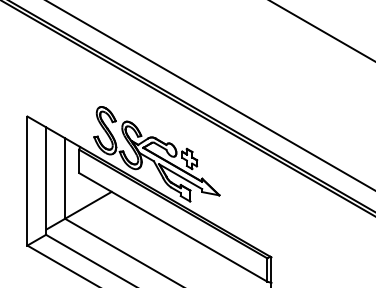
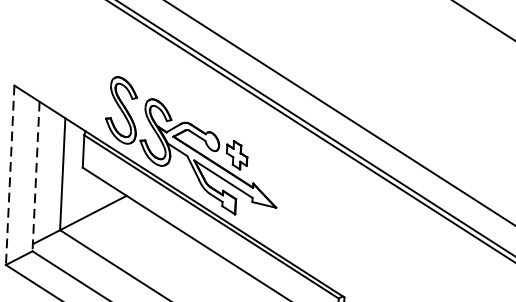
line: (27, 181) -> (10, 175), solid -> dashed
line: (46, 181) -> (36, 177), solid -> dashed

